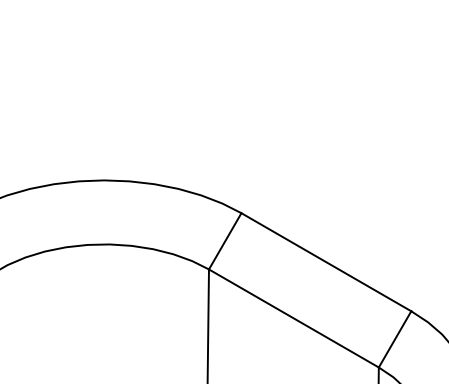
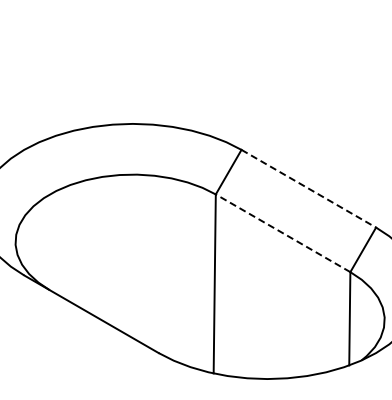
line: (325, 261) -> (308, 188), solid -> dashed
line: (294, 318) -> (283, 233), solid -> dashed

